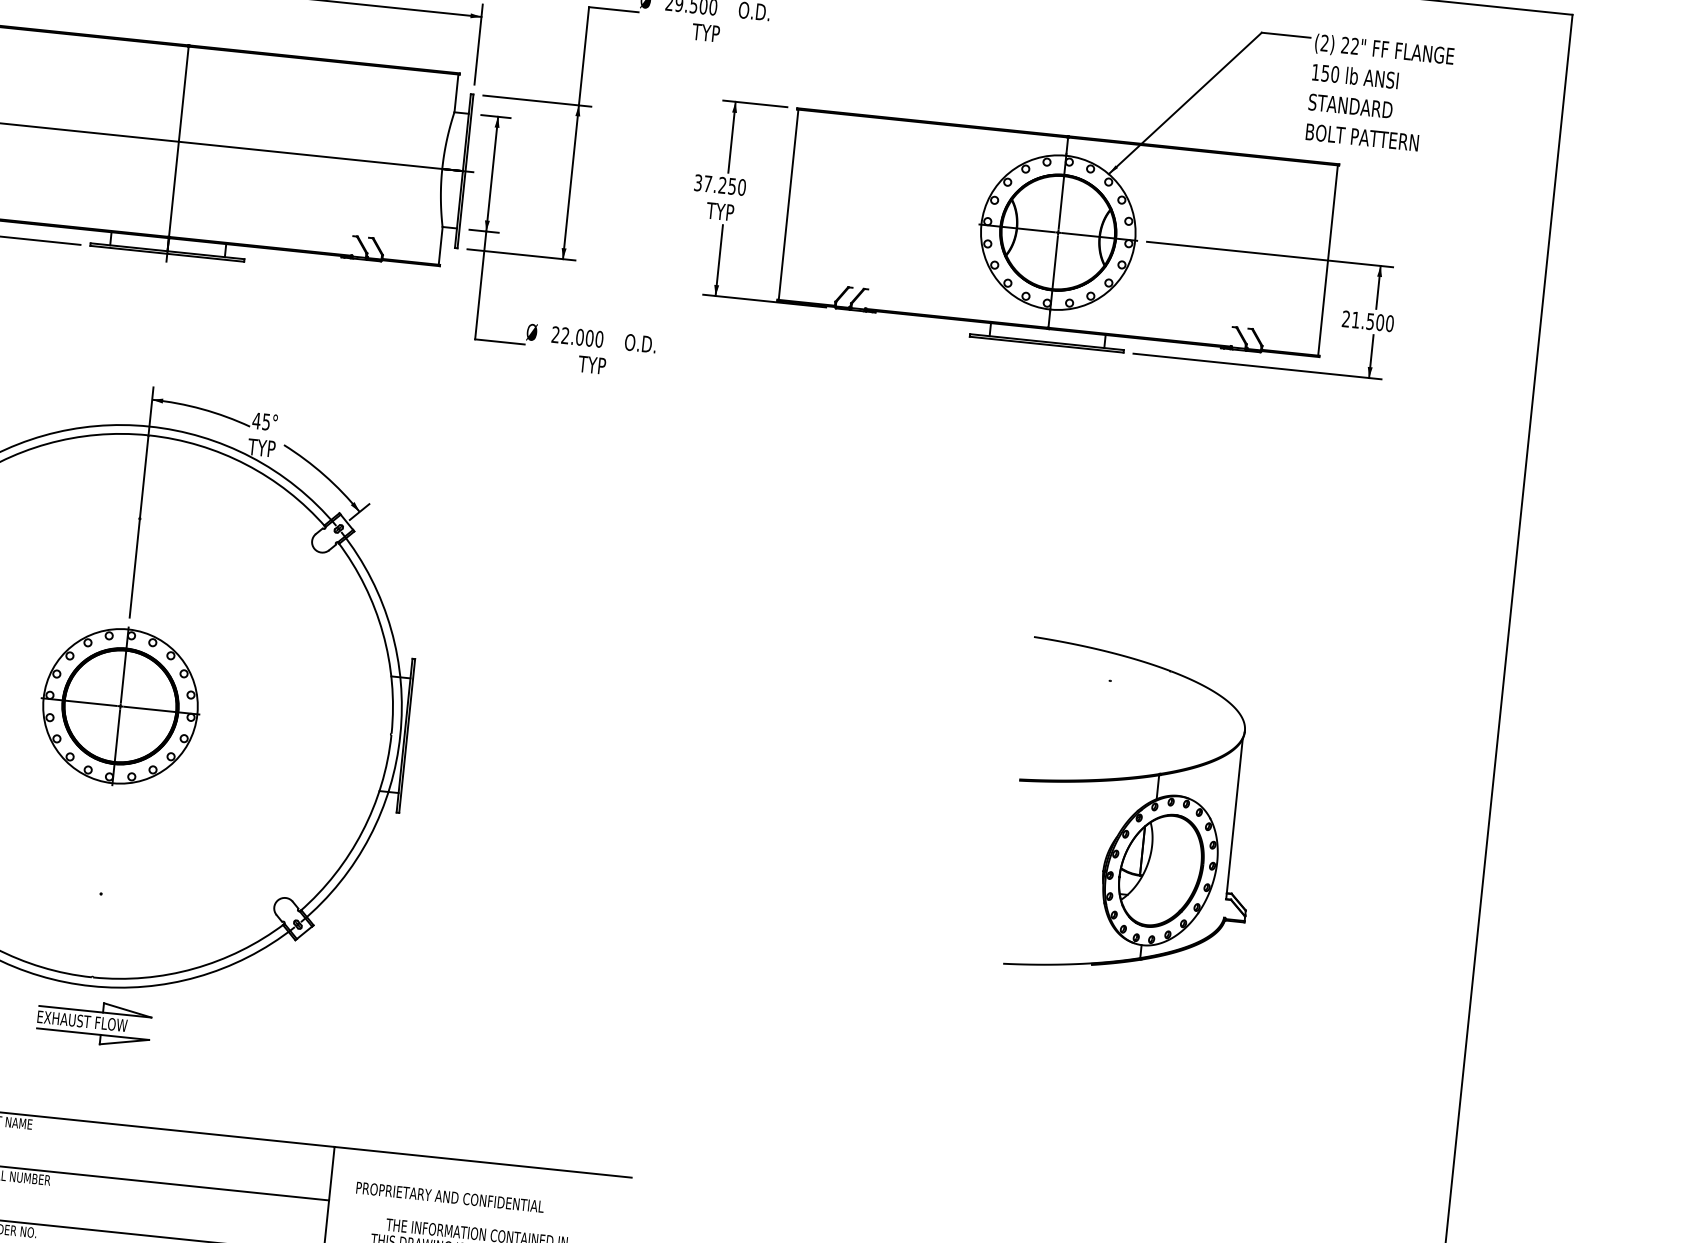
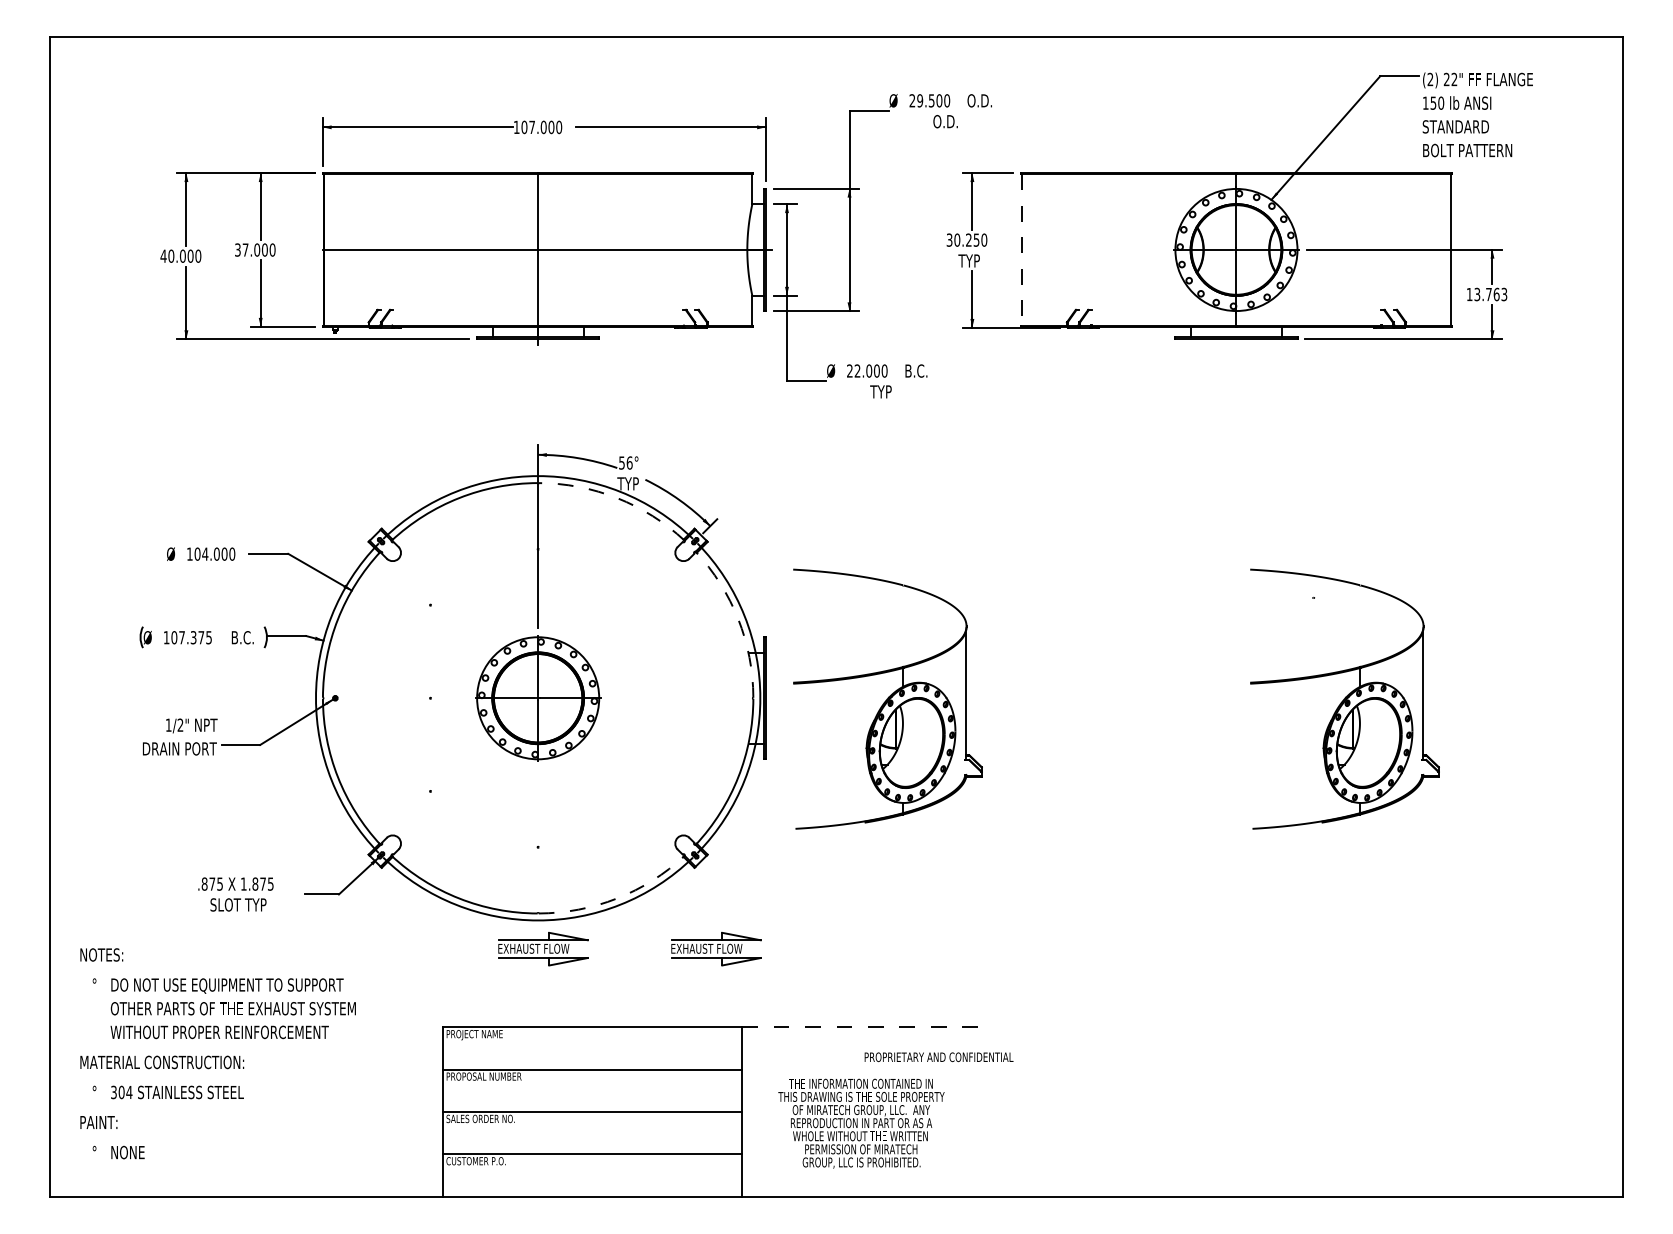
text: (707, 32) -> (944, 121), TYP -> O.D.
text: (708, 183) -> (957, 239), 37.250 -> 30.250
line: (788, 204) -> (1022, 249), solid -> dashed
text: (1367, 321) -> (1486, 294), 21.500 -> 13.763
text: (640, 342) -> (917, 370), O.D. -> B.C.
text: (261, 420) -> (625, 462), 45° -> 56°
arc: (246, 465) -> (617, 498), solid -> dashed
arc: (383, 633) -> (738, 619), solid -> dashed
part: (560, 752) -> (887, 698), added
arc: (194, 968) -> (617, 898), solid -> dashed
part: (312, 1045) -> (716, 949), added
line: (483, 1162) -> (860, 1027), solid -> dashed
text: (449, 1197) -> (938, 1057), moved

